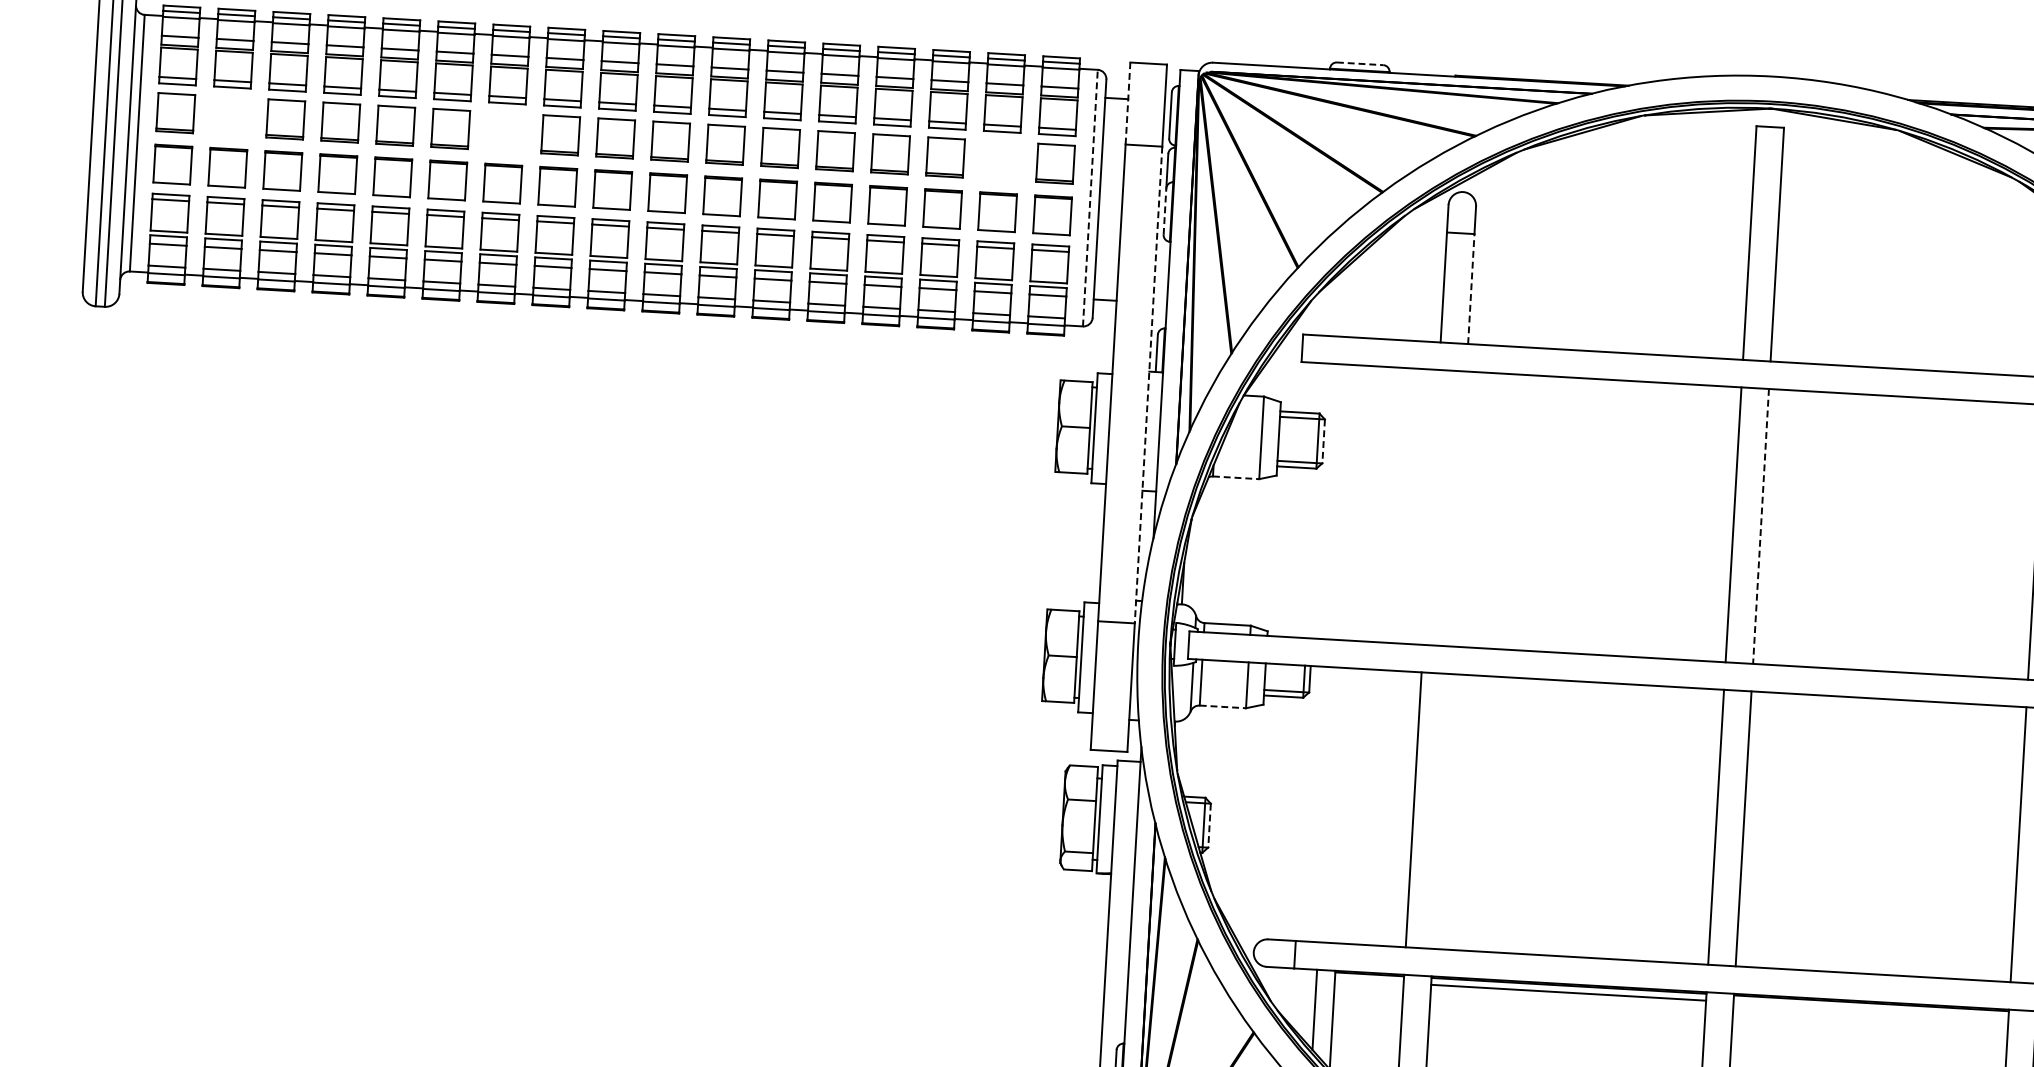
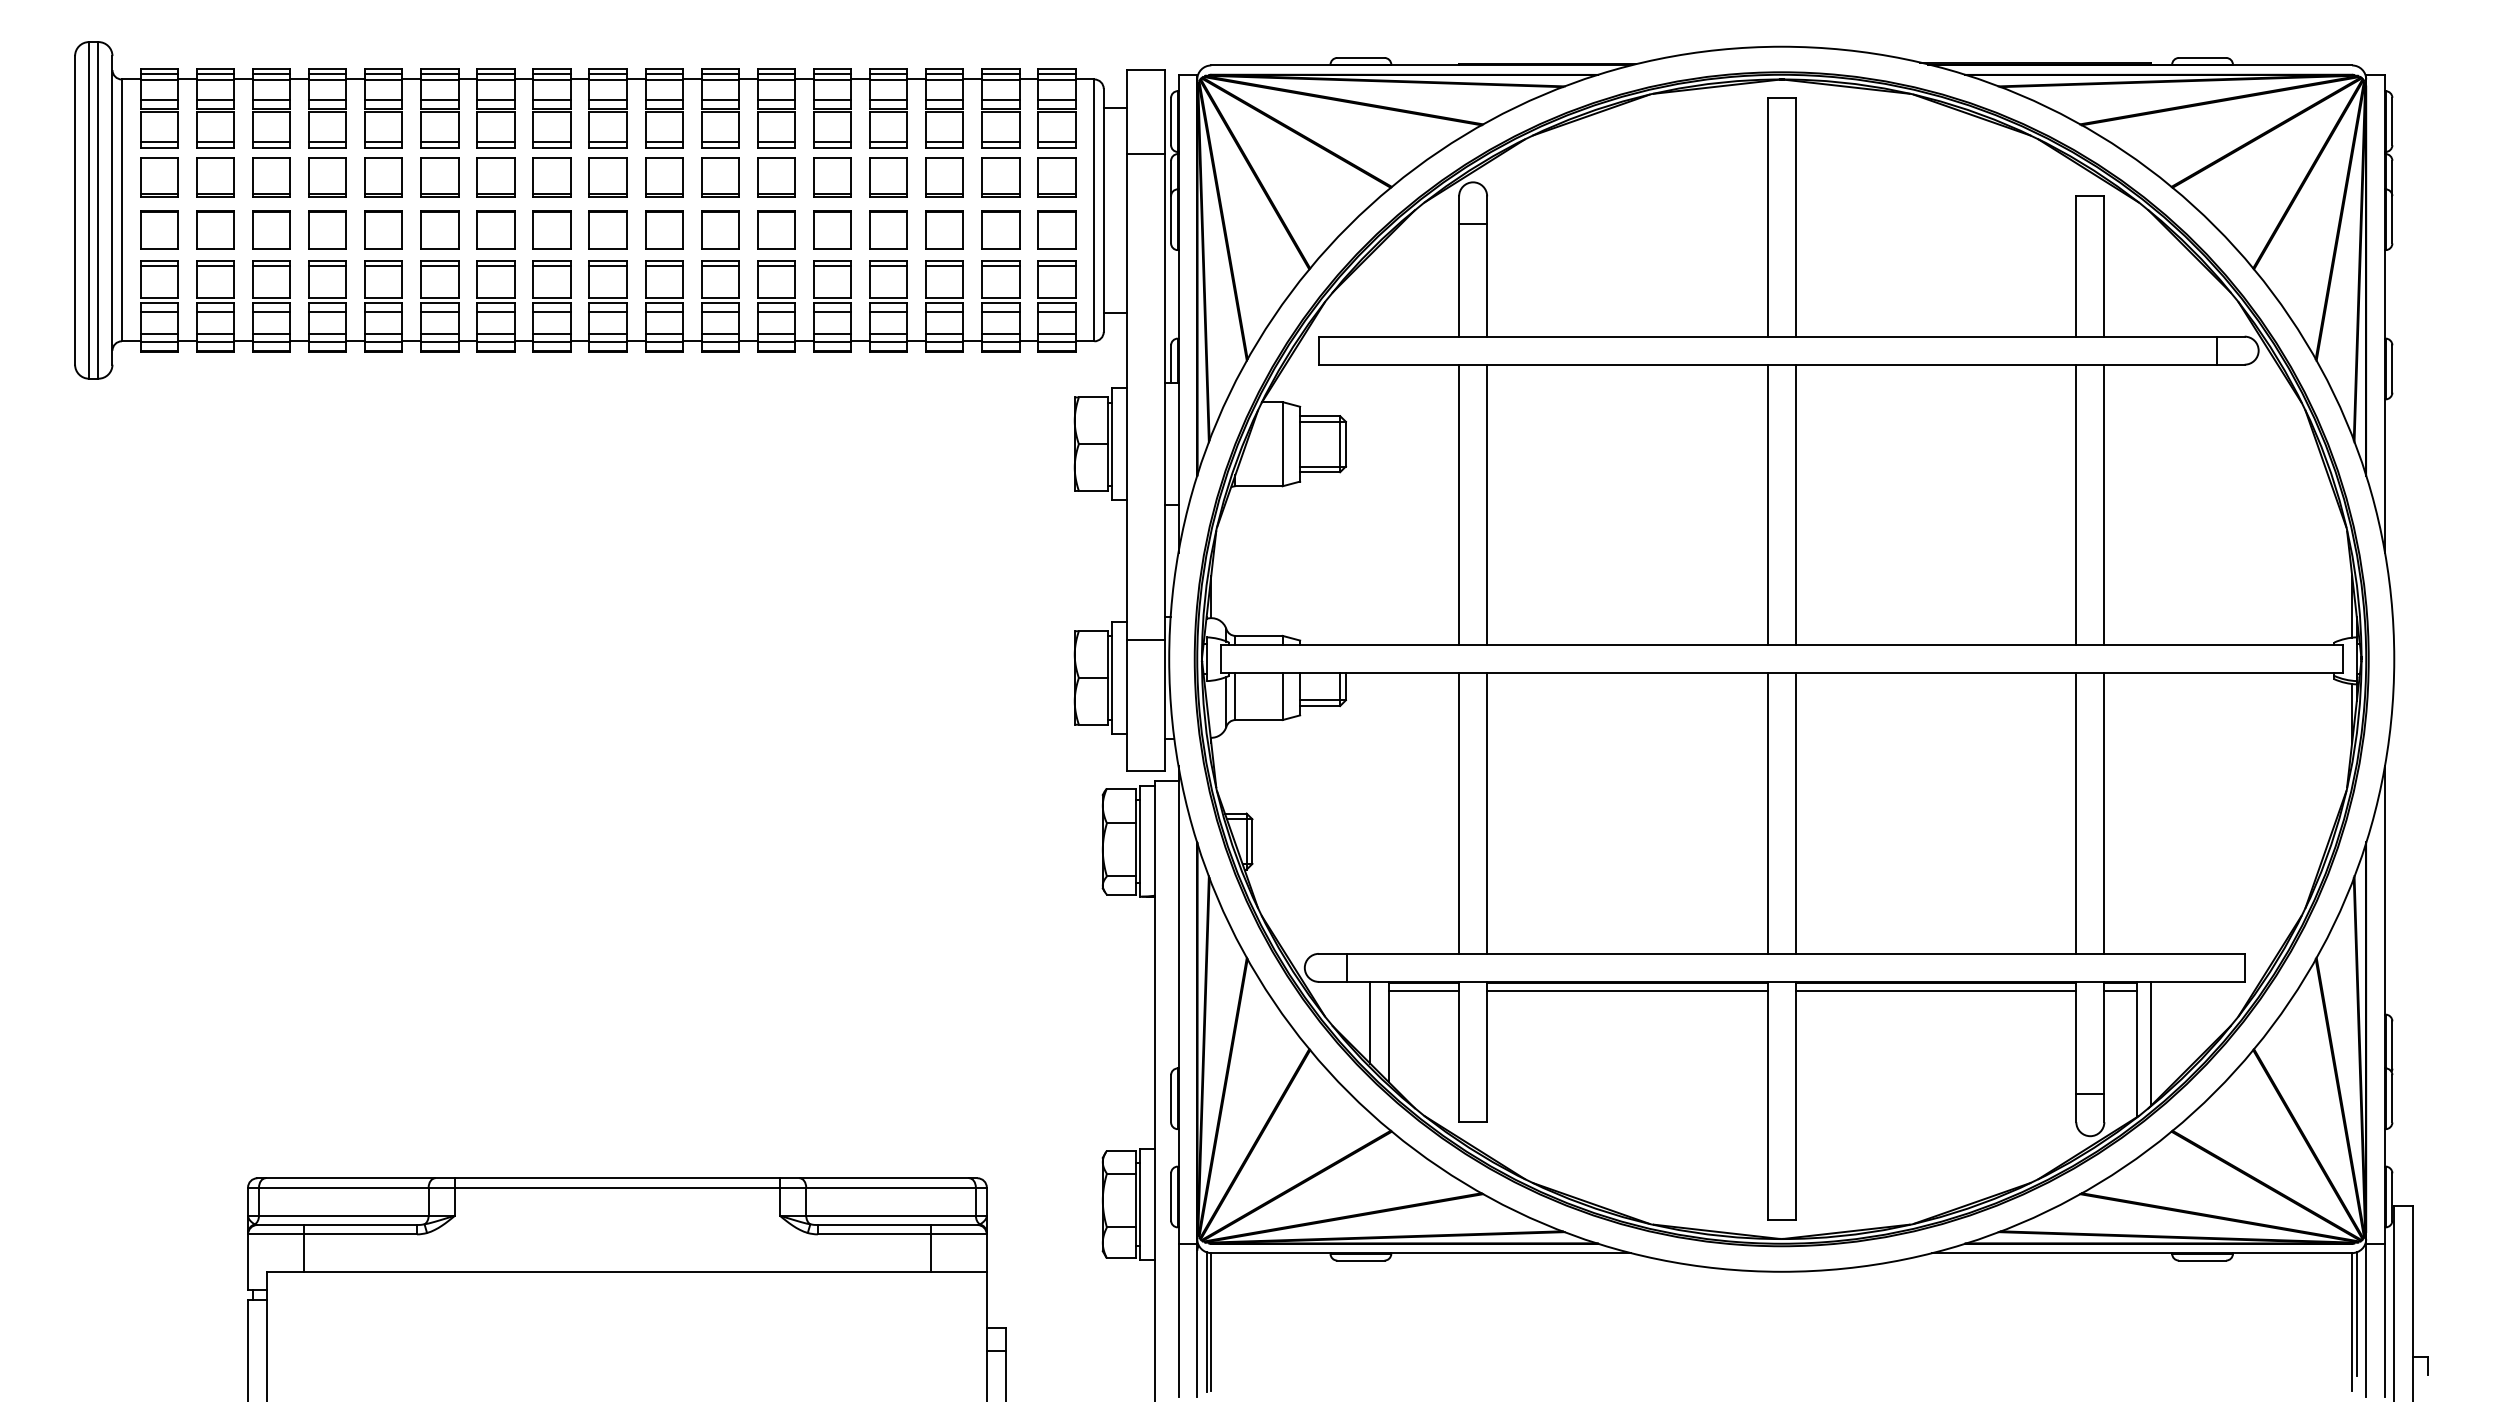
line: (1359, 63) -> (1360, 57), dashed -> solid
line: (1128, 103) -> (1127, 111), dashed -> solid
part: (230, 116) -> (215, 177), added
part: (505, 132) -> (495, 177), added
part: (1000, 160) -> (1000, 177), added
line: (1090, 198) -> (1094, 210), dashed -> solid
line: (1165, 211) -> (1171, 219), dashed -> solid
line: (1471, 289) -> (1487, 280), dashed -> solid
line: (1148, 385) -> (1164, 397), dashed -> solid
line: (1323, 441) -> (1345, 444), dashed -> solid
line: (1236, 478) -> (1259, 486), dashed -> solid
line: (1431, 506) -> (1459, 504), added
line: (1458, 508) -> (1487, 504), added
line: (1760, 526) -> (1795, 505), dashed -> solid
line: (1223, 707) -> (1259, 720), dashed -> solid
line: (1441, 811) -> (1487, 813), added
line: (1209, 826) -> (1252, 842), dashed -> solid
line: (1368, 981) -> (1423, 990), added
line: (1870, 1010) -> (1935, 990), added

